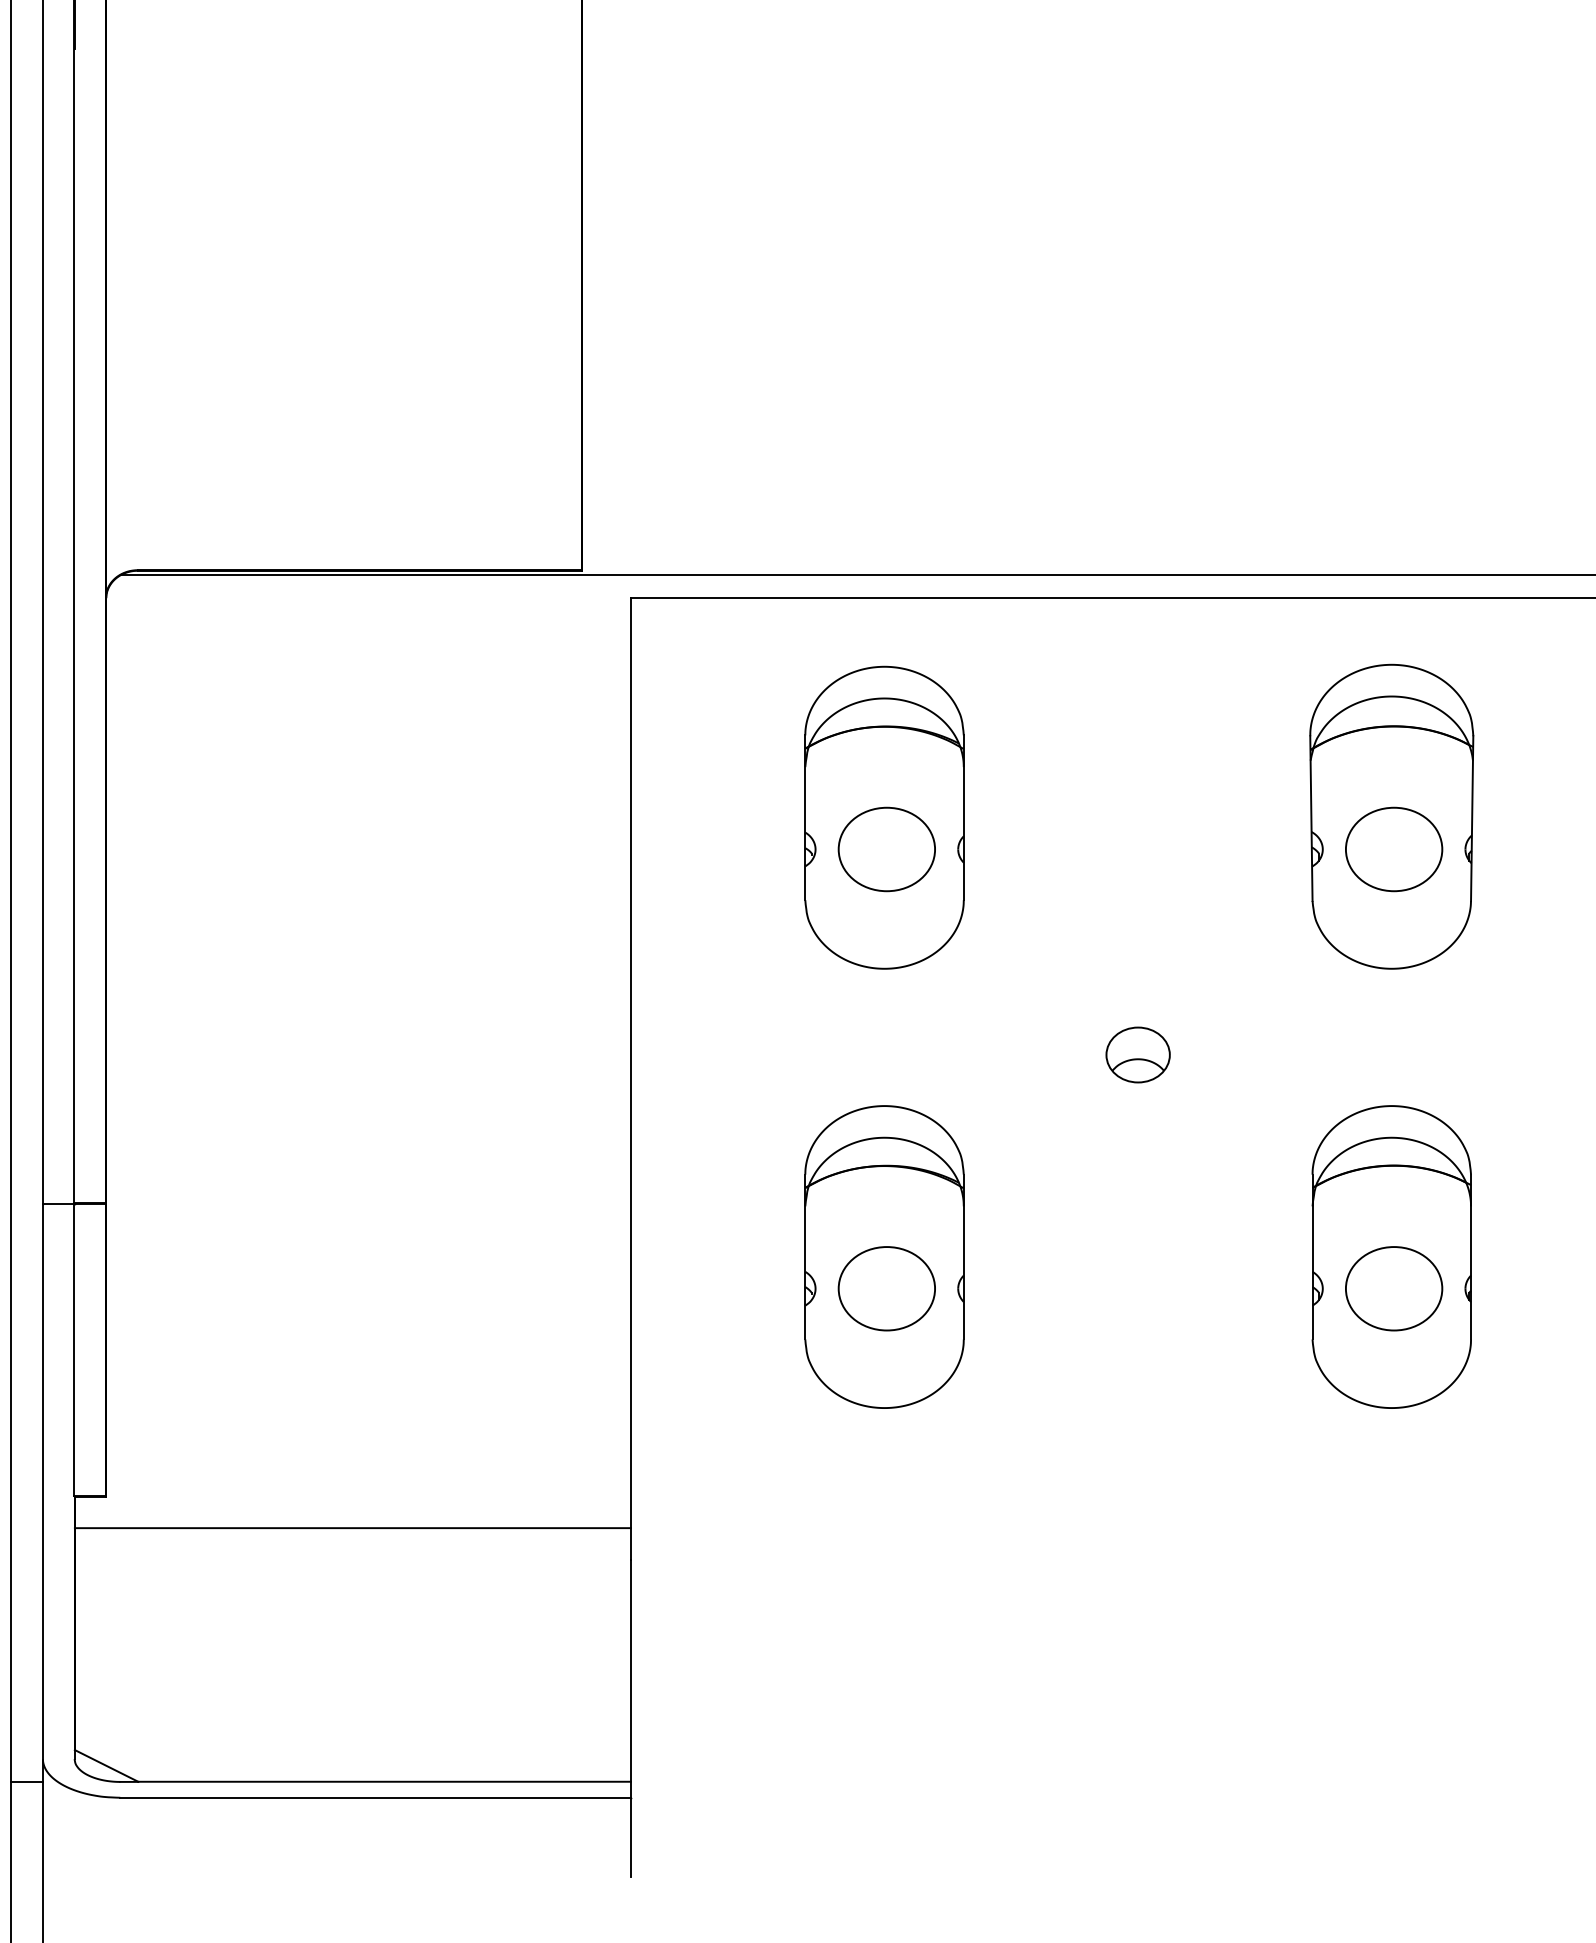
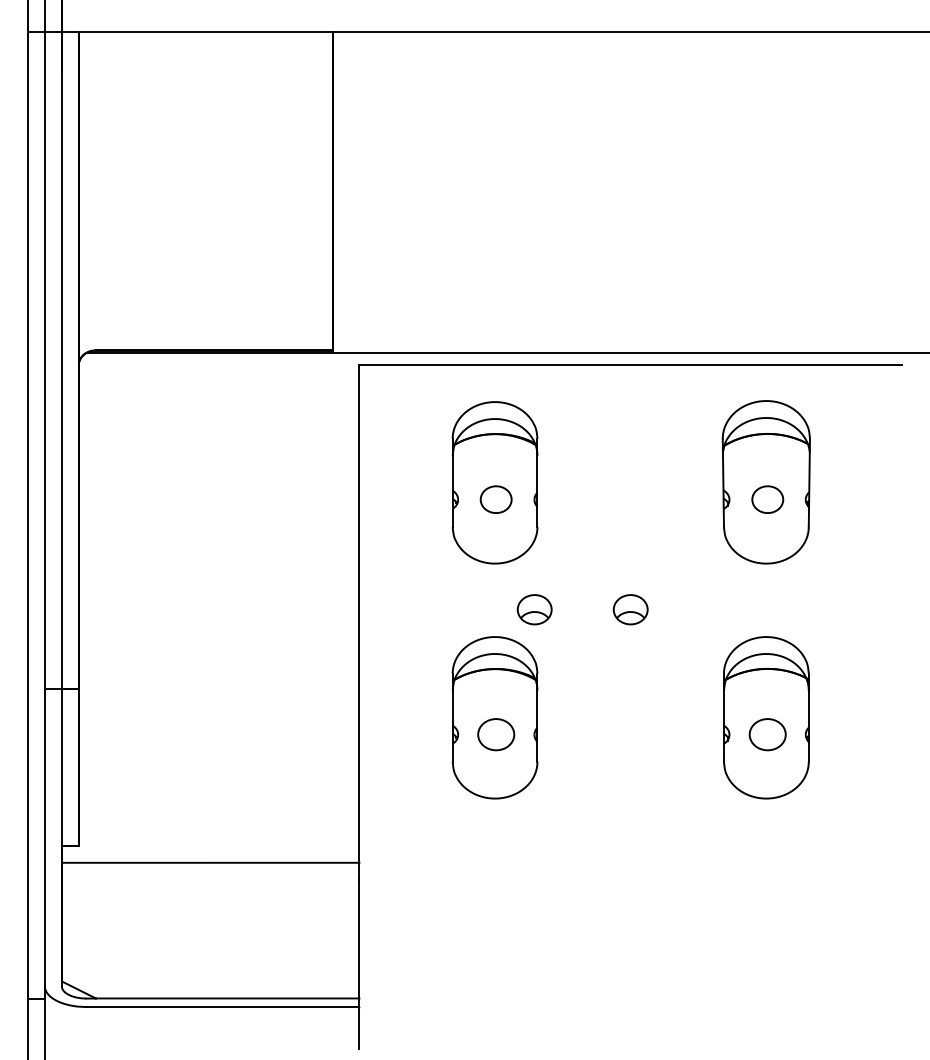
part: (885, 848) -> (495, 499), size x0.6
part: (1393, 848) -> (767, 499), size x0.6
part: (958, 1054) -> (534, 609), added
part: (885, 1288) -> (495, 734), size x0.7
part: (1393, 1288) -> (767, 734), size x0.7

